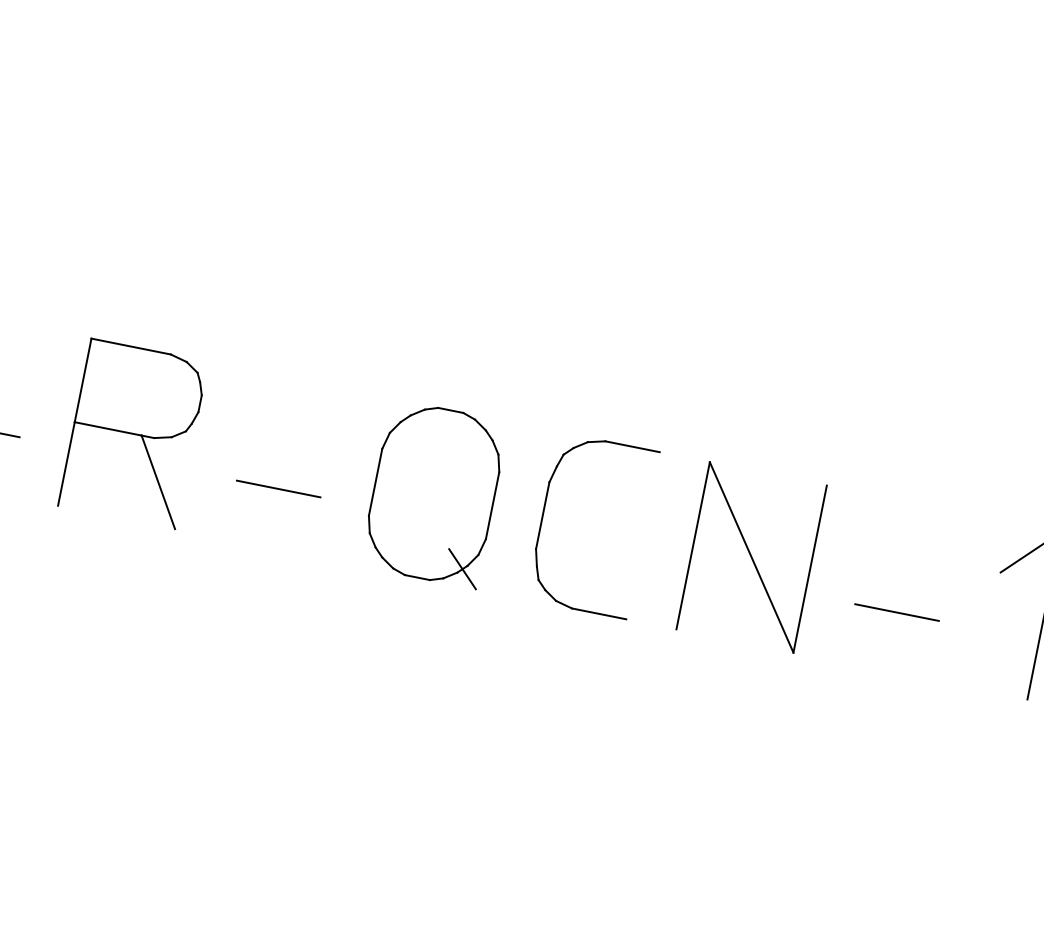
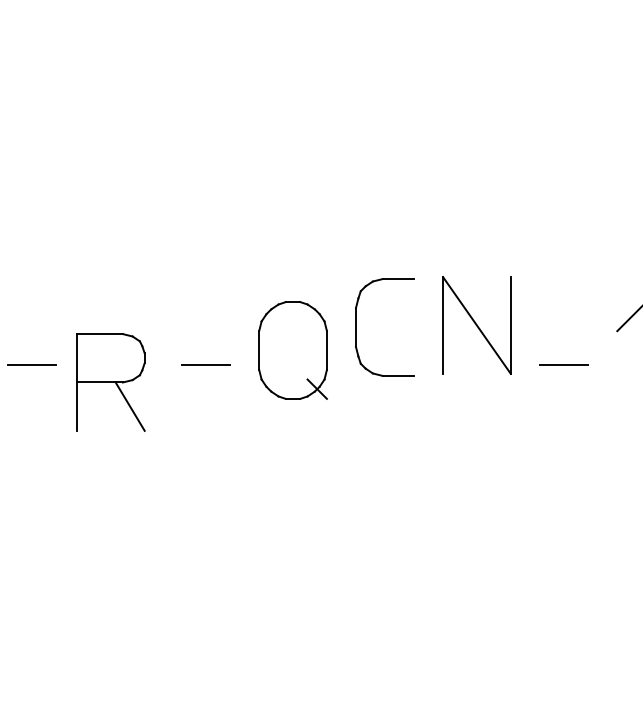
part: (132, 433) -> (110, 382), moved
part: (543, 515) -> (356, 327), moved
part: (750, 557) -> (476, 325), moved

